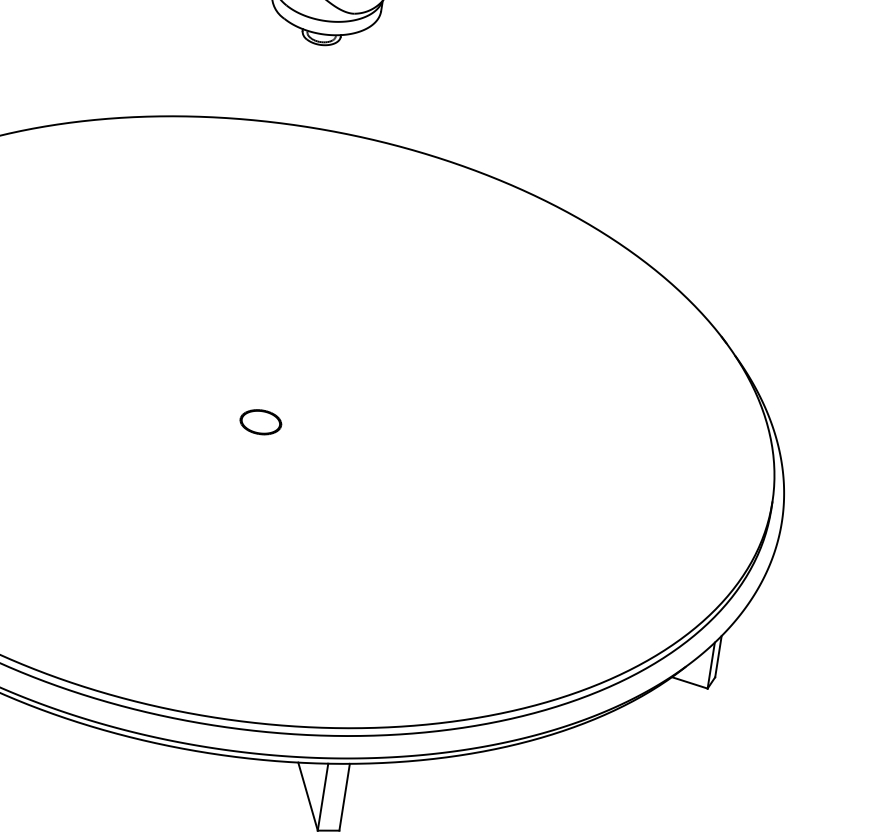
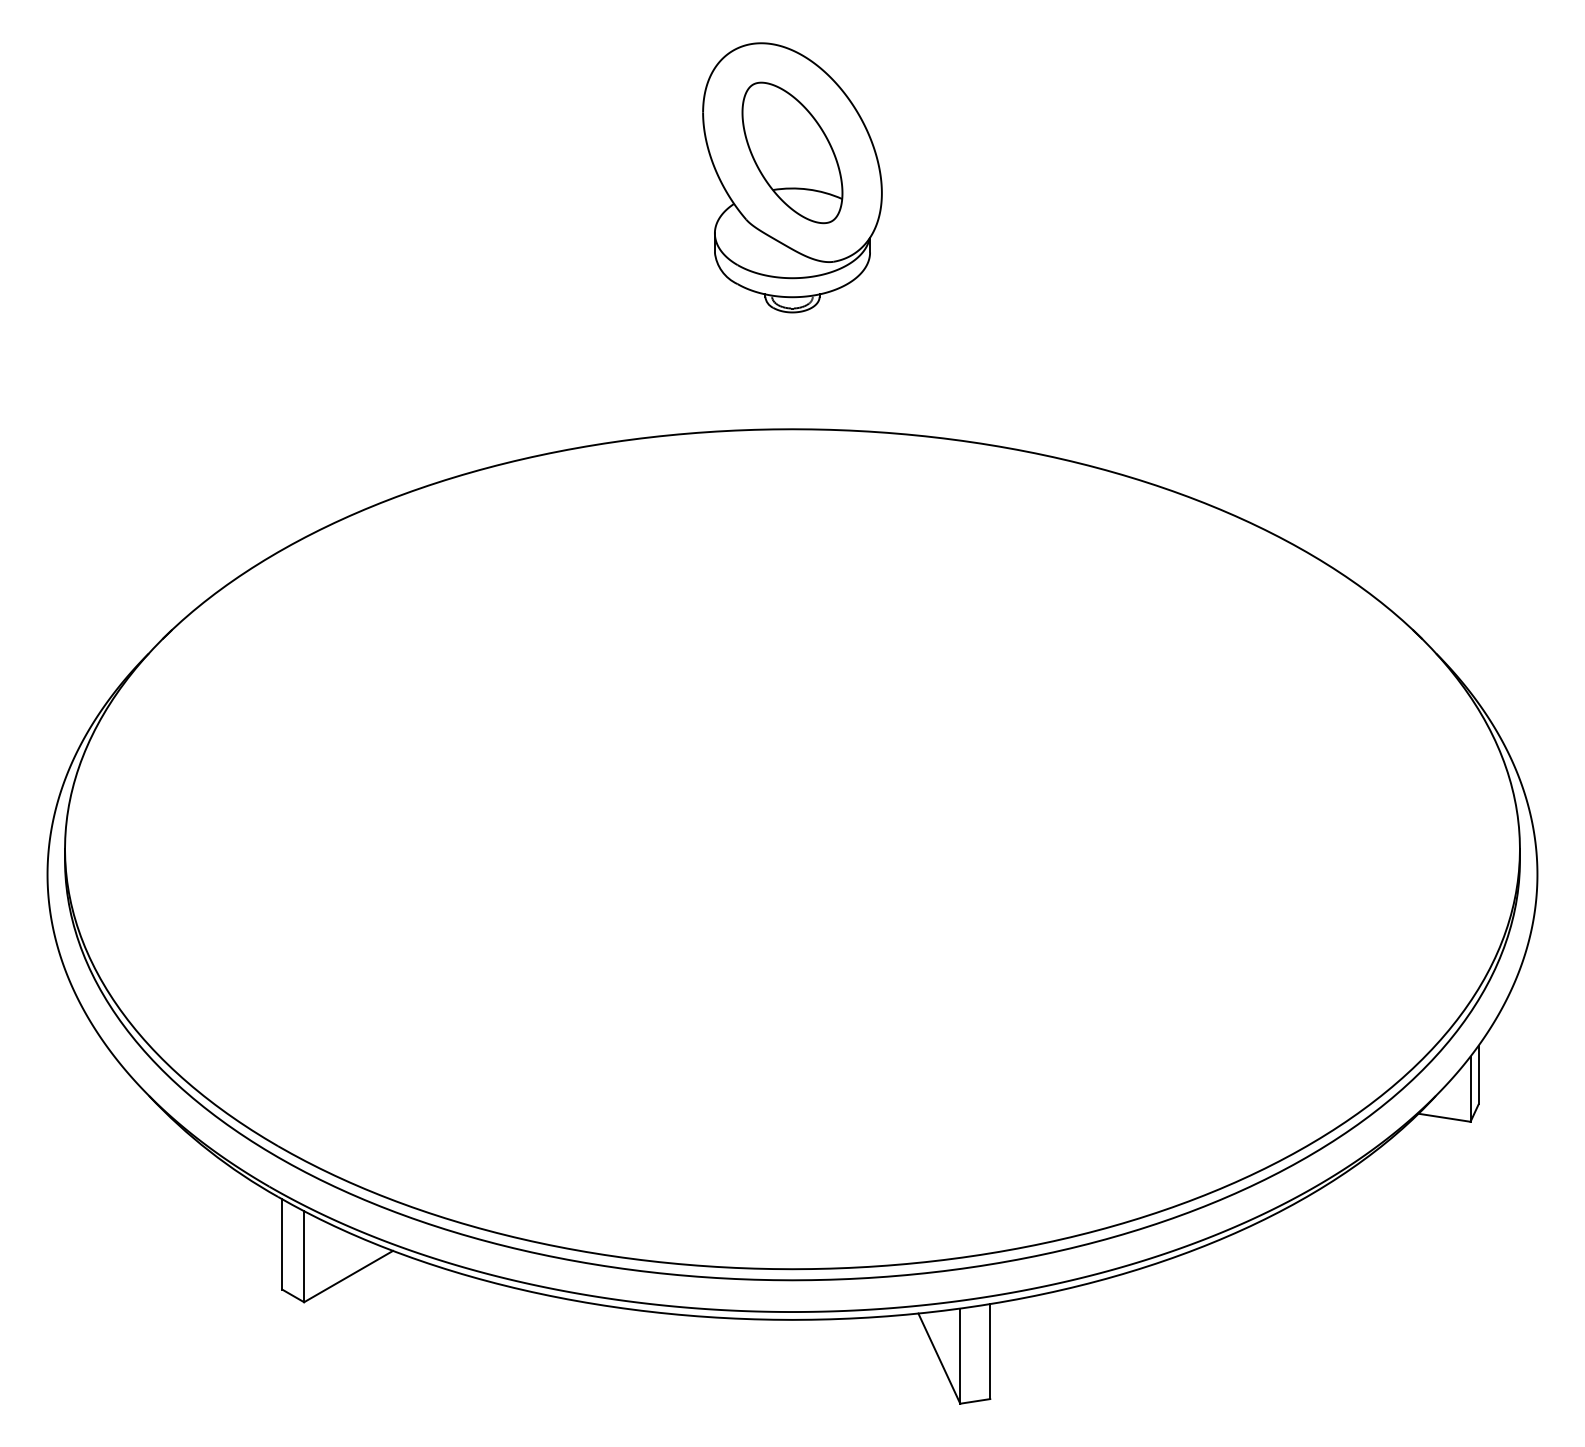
part: (260, 421) -> (792, 848), removed

